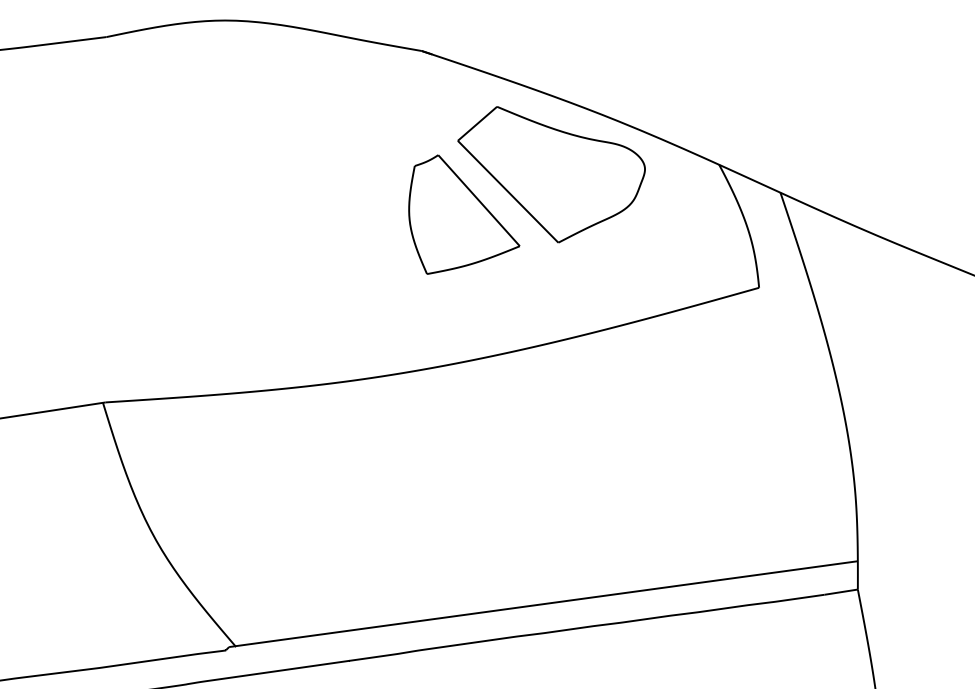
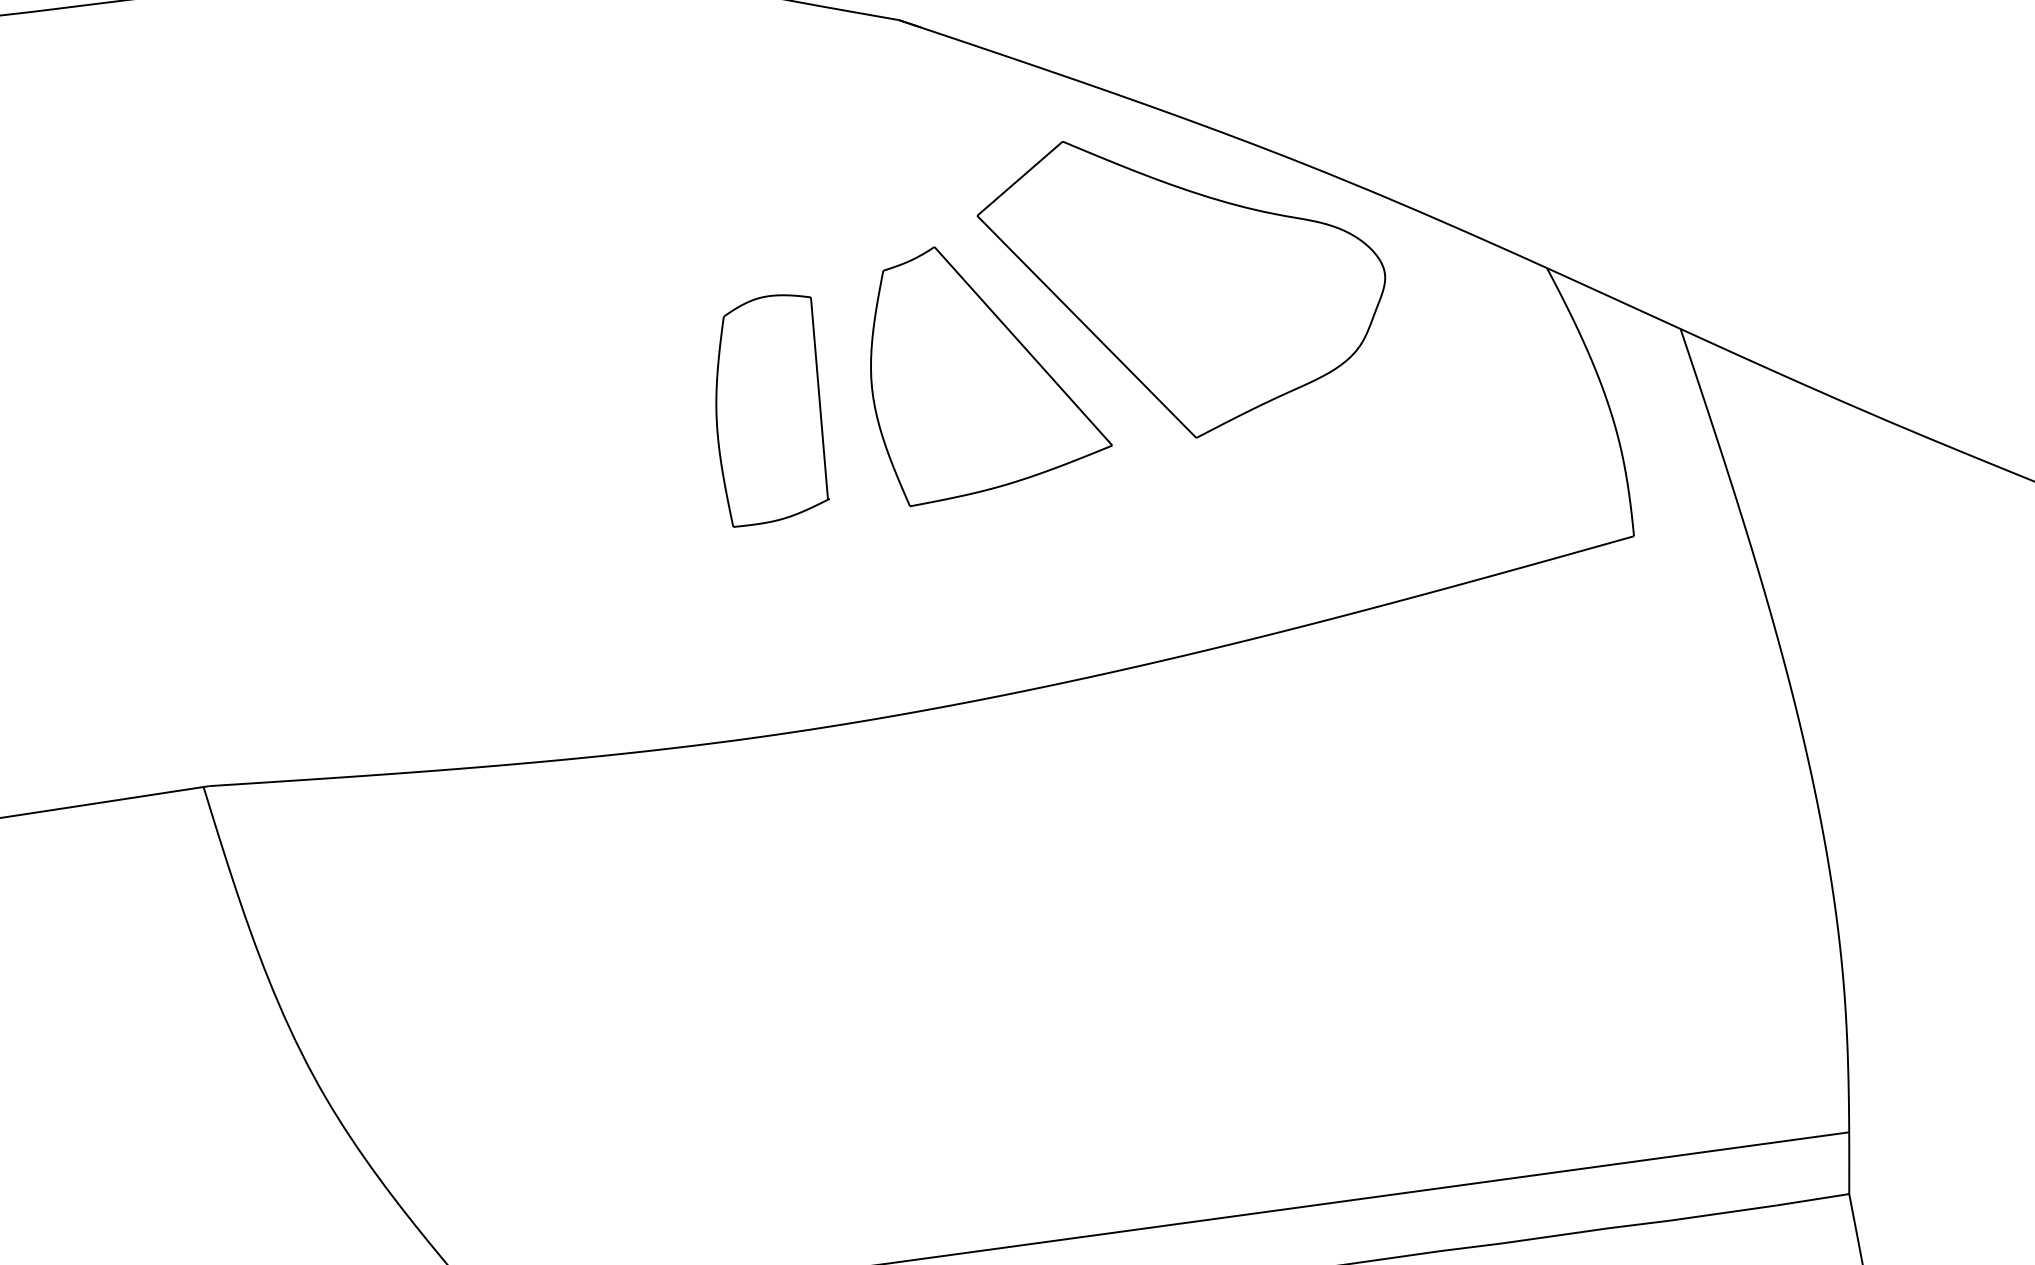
part: (363, 230) -> (771, 411), added

